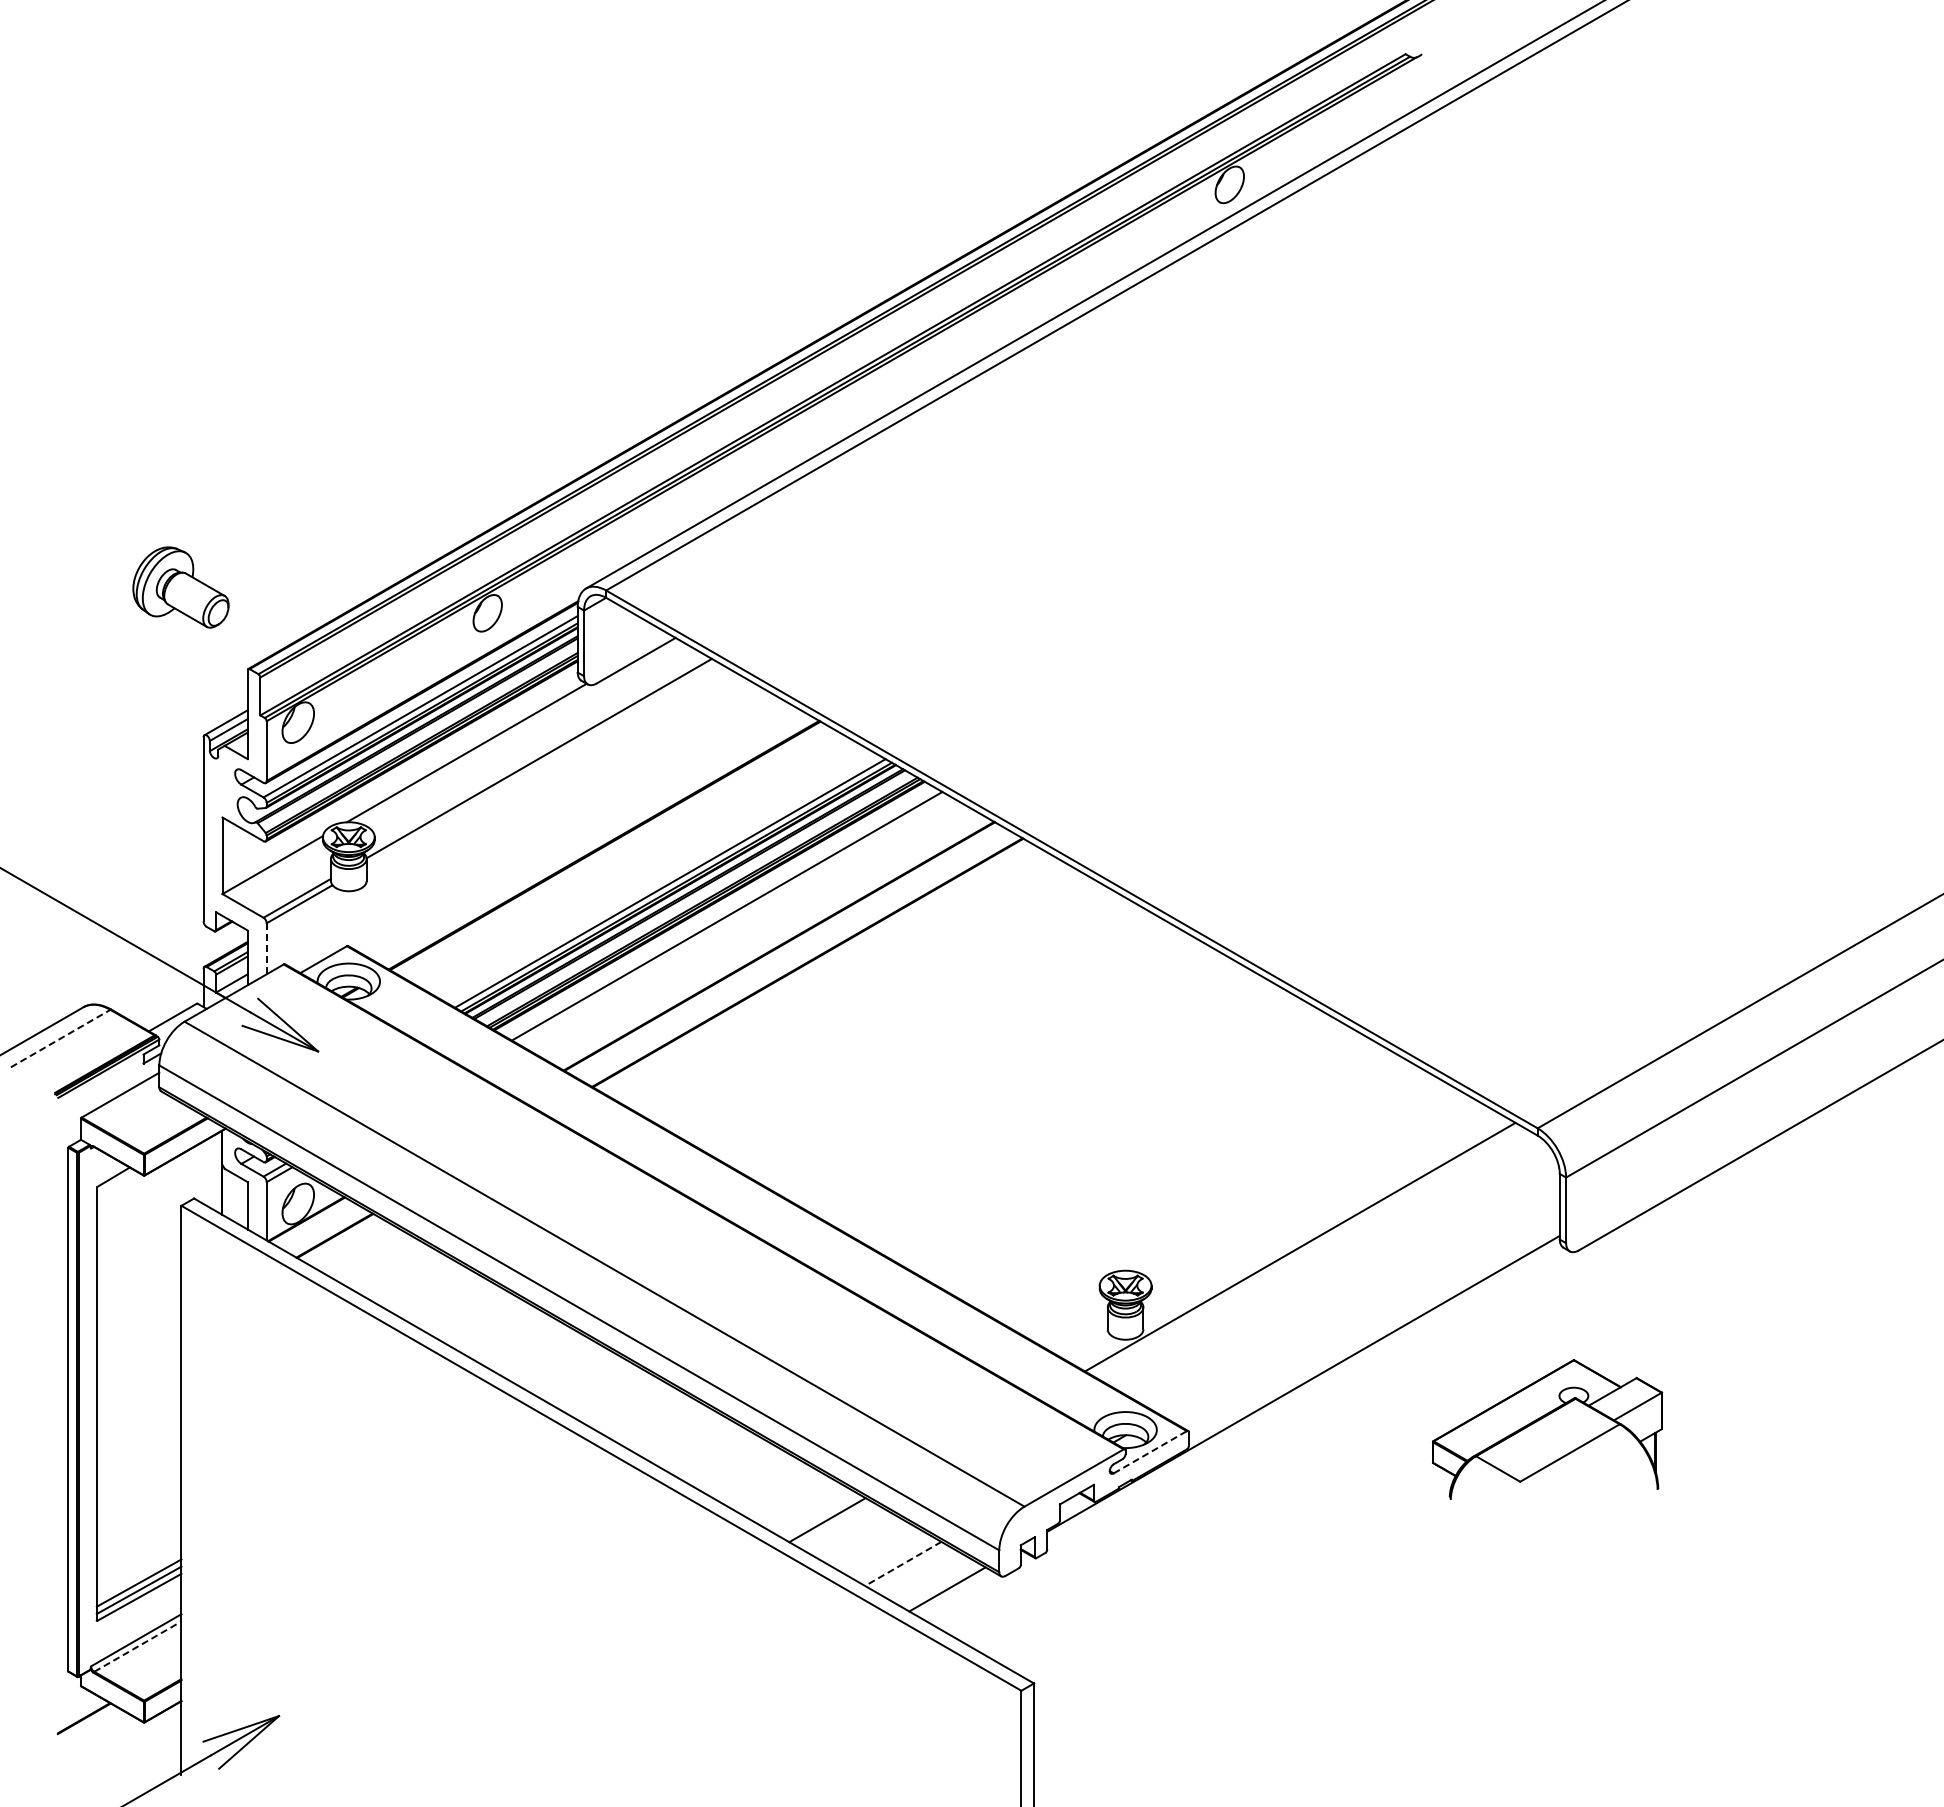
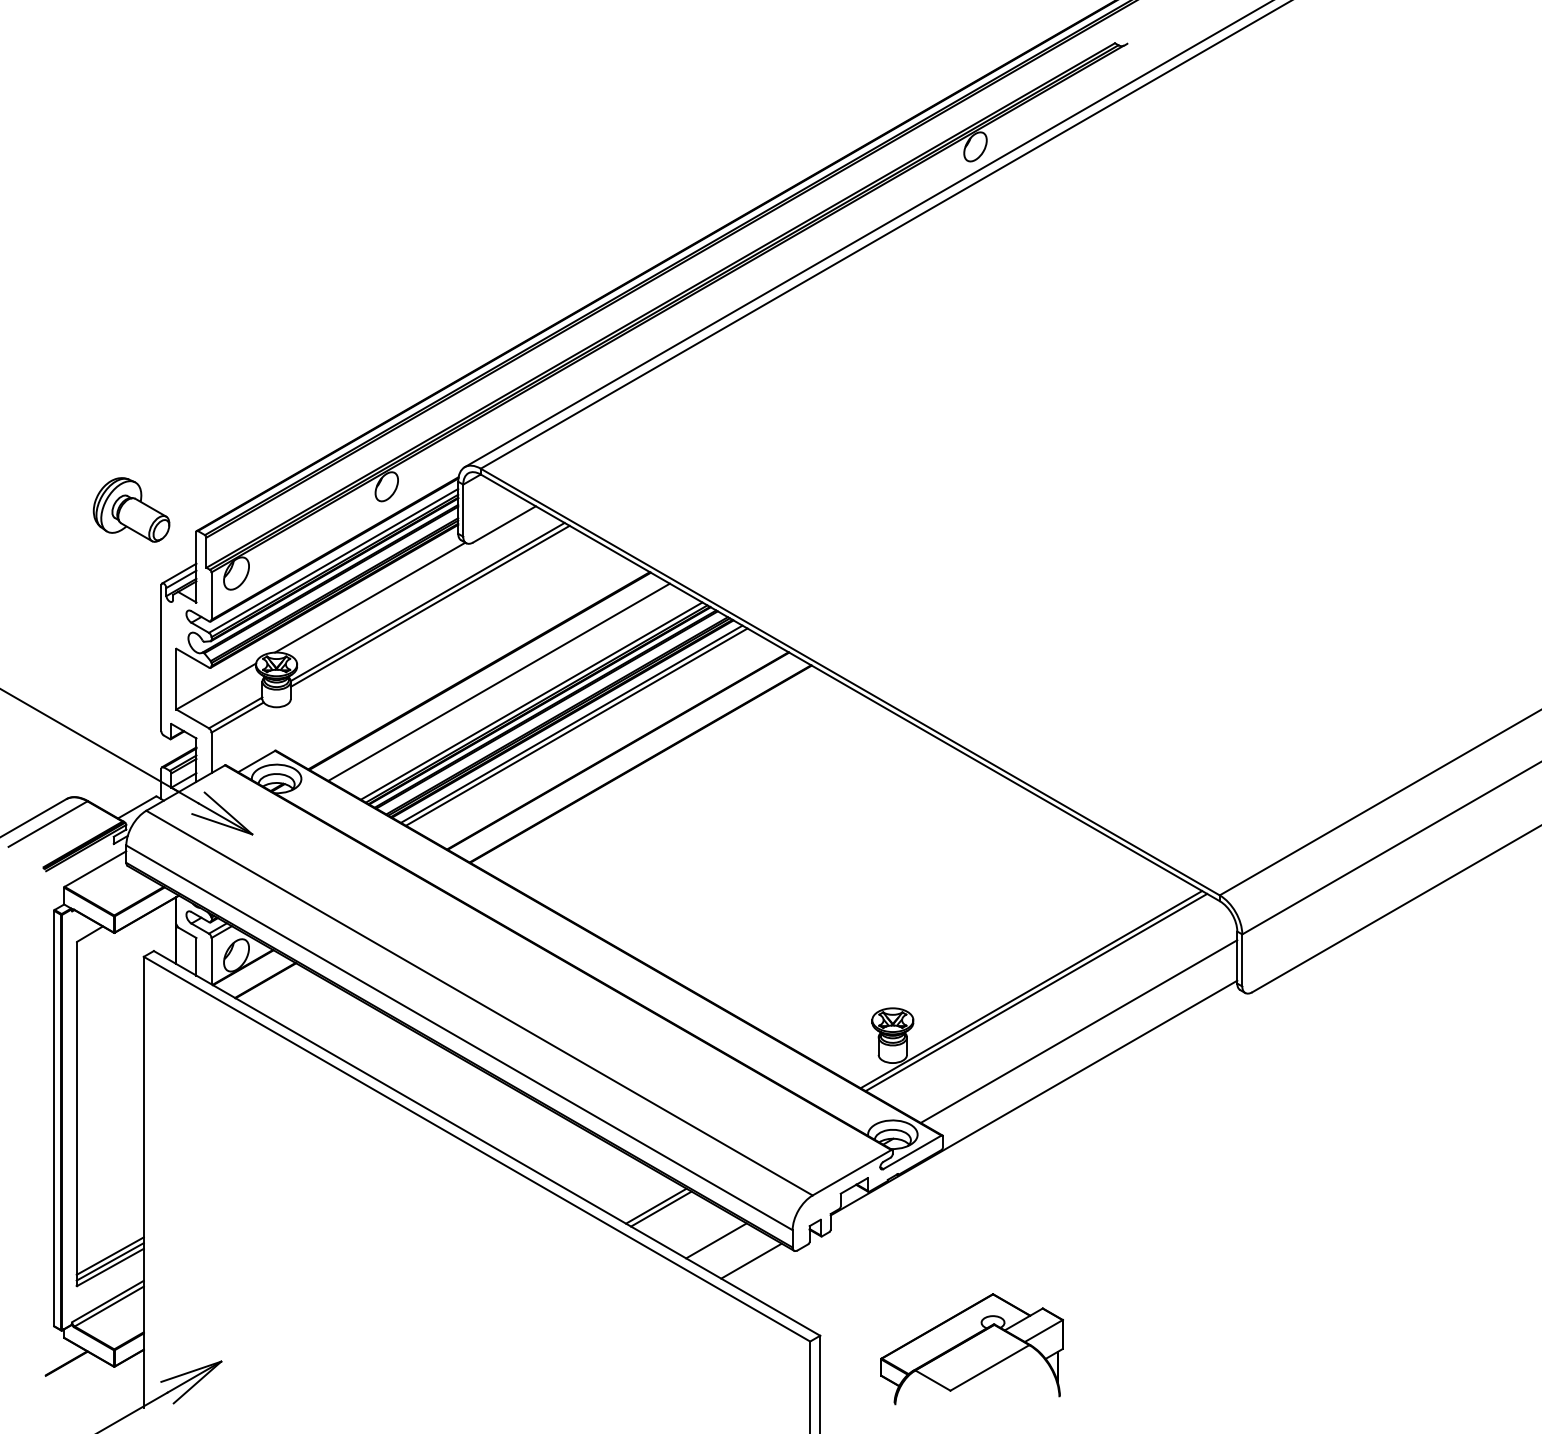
part: (180, 587) -> (131, 509), moved
line: (542, 763) -> (430, 605), added
line: (629, 859) -> (499, 682), added
line: (720, 912) -> (571, 724), added
line: (266, 948) -> (211, 752), dashed -> solid
line: (61, 1038) -> (48, 824), dashed -> solid
line: (1306, 1250) -> (1036, 992), added
line: (1359, 1299) -> (1078, 1031), added
part: (1547, 1429) -> (972, 1349), moved
line: (1150, 1452) -> (912, 1152), dashed -> solid
line: (833, 1523) -> (661, 1208), added
line: (902, 1564) -> (715, 1241), dashed -> solid
line: (138, 1646) -> (109, 1306), dashed -> solid

